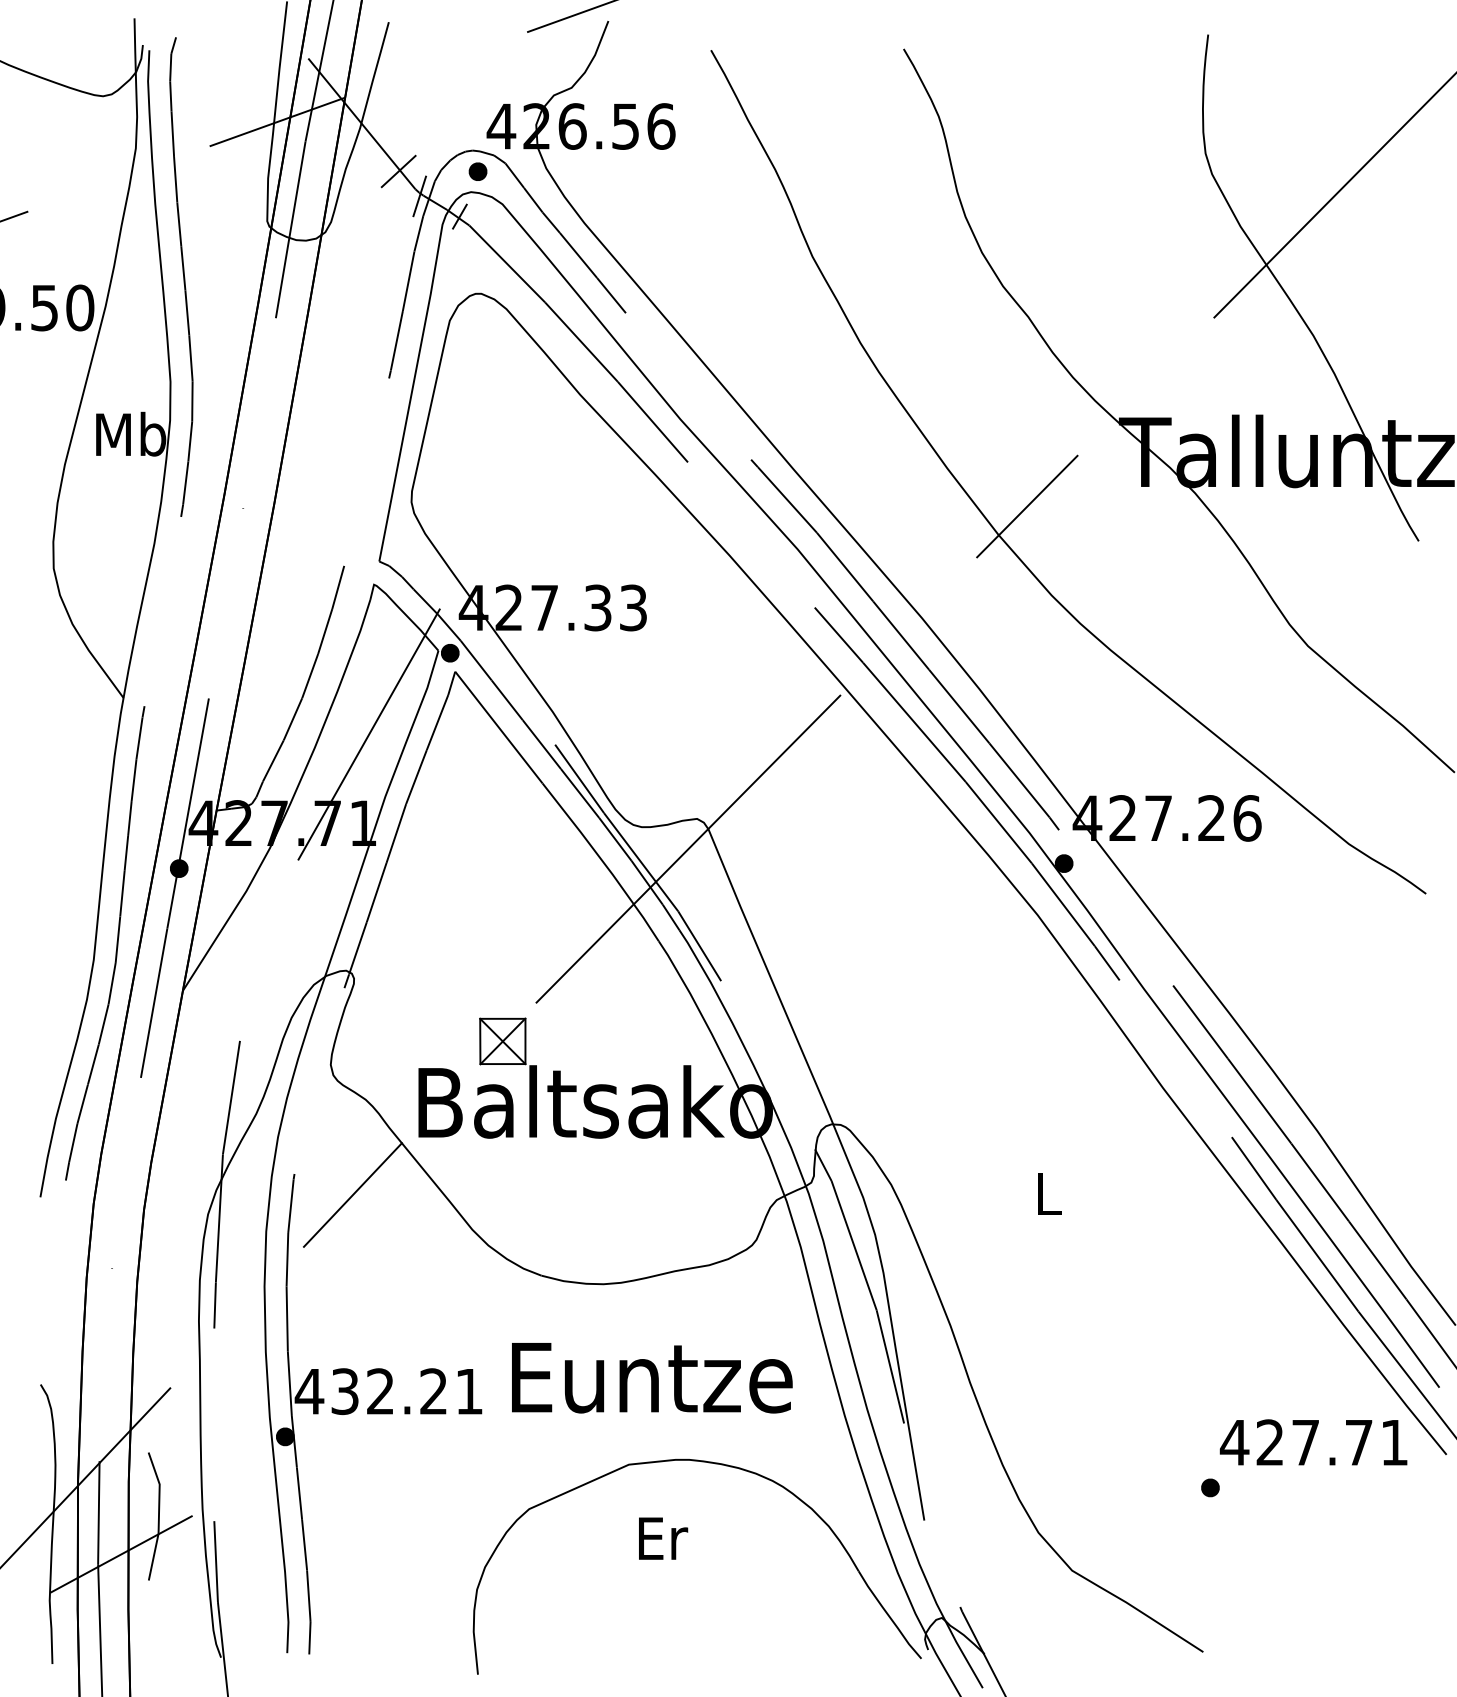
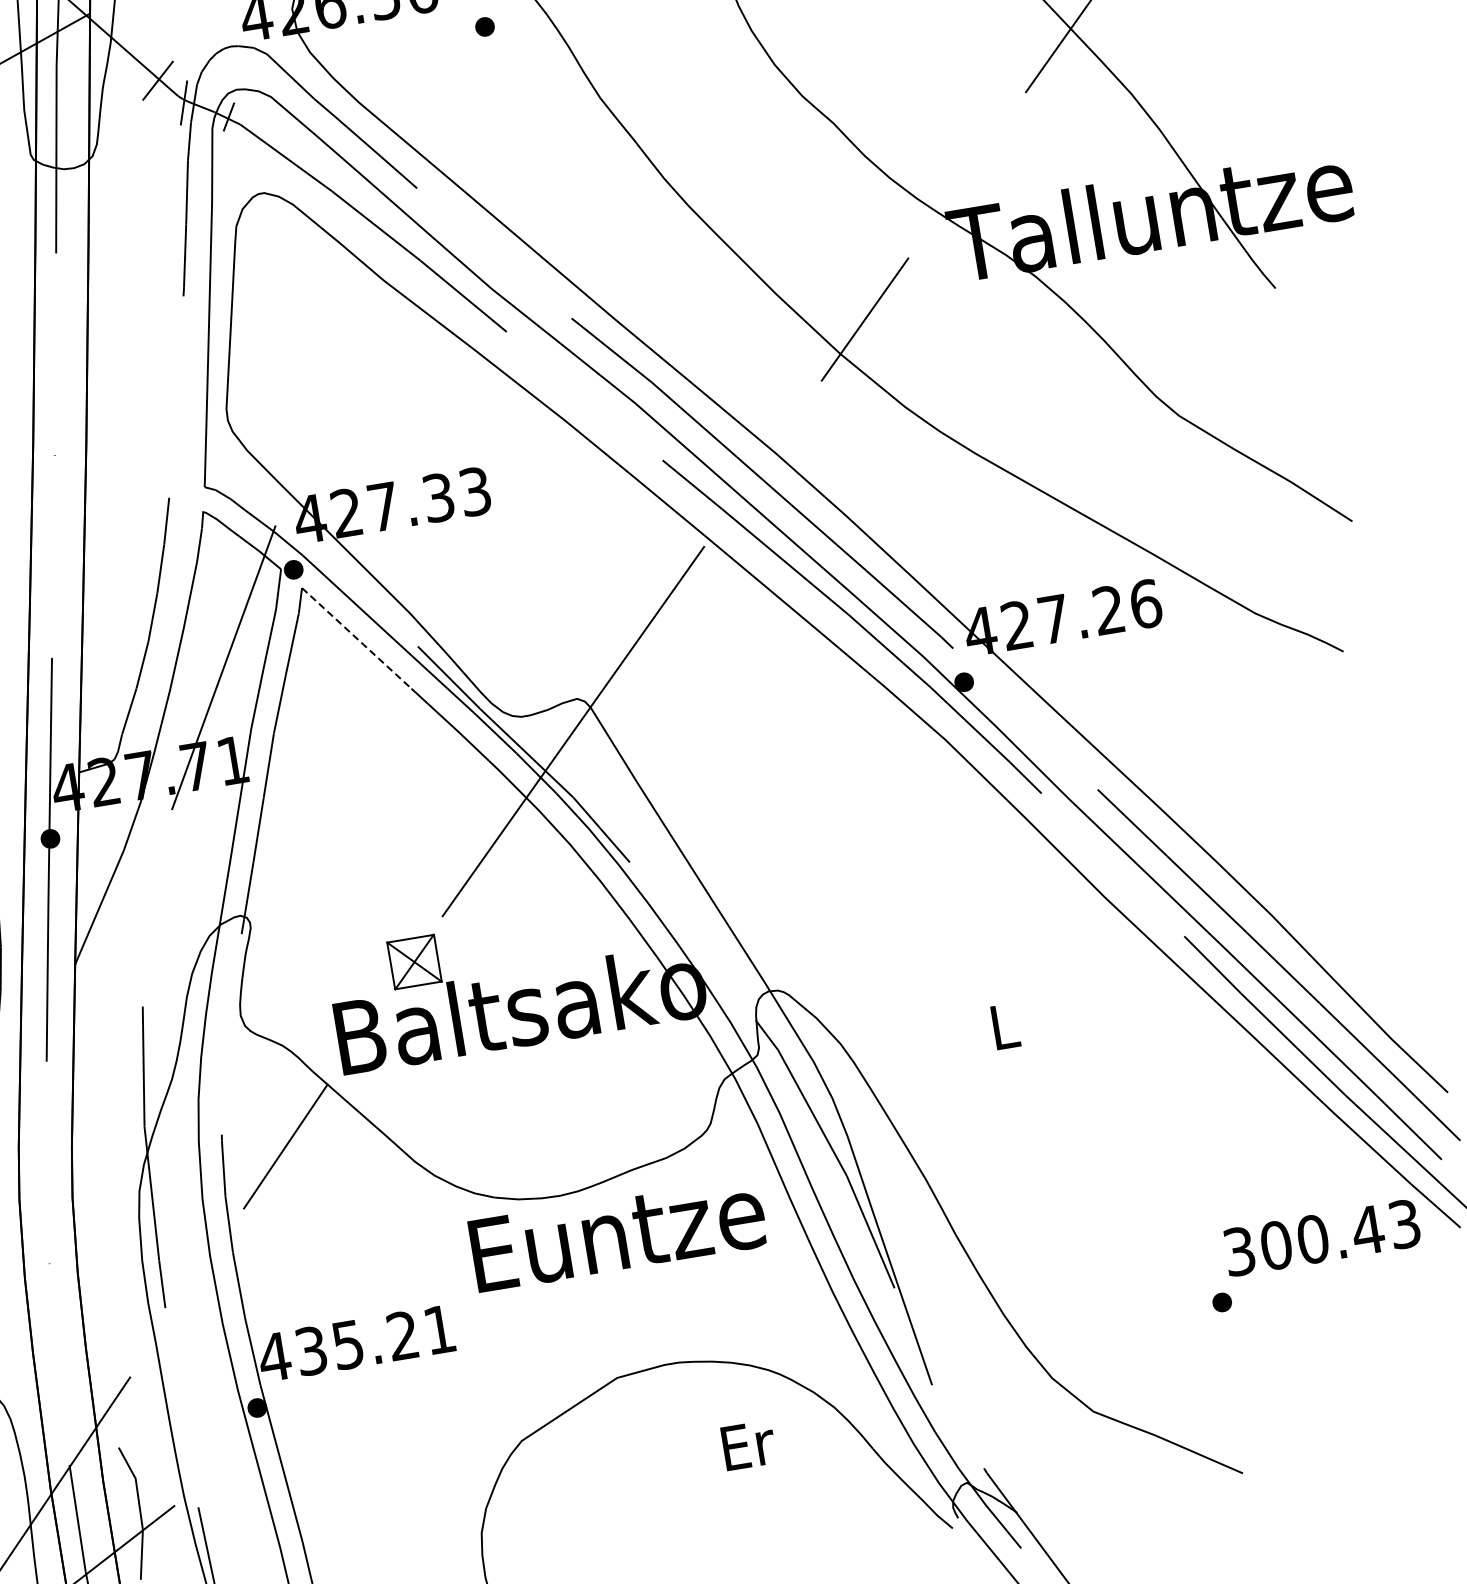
part: (477, 171) -> (484, 26), moved
line: (498, 727) -> (356, 638), solid -> dashed
text: (652, 1378) -> (618, 1234), moved
text: (380, 1391) -> (347, 1344), 432.21 -> 435.21
text: (1313, 1442) -> (1320, 1237), 427.71 -> 300.43
text: (663, 1538) -> (748, 1445), moved

